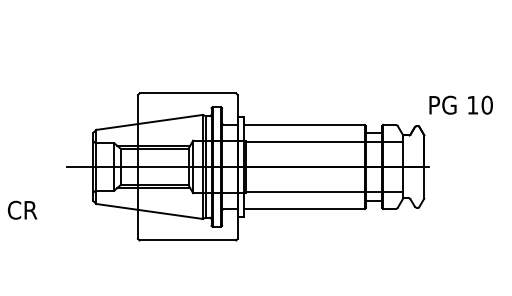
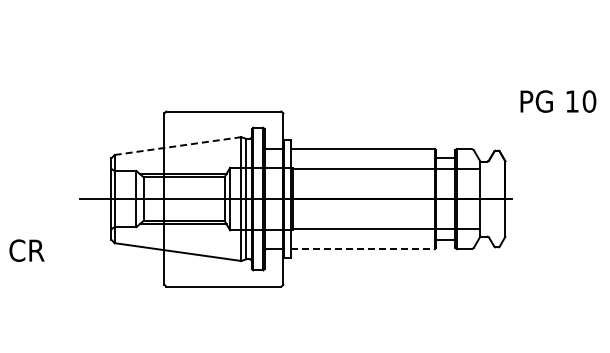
text: (461, 105) -> (558, 101), moved
line: (149, 122) -> (178, 146), solid -> dashed
line: (304, 209) -> (362, 249), solid -> dashed

